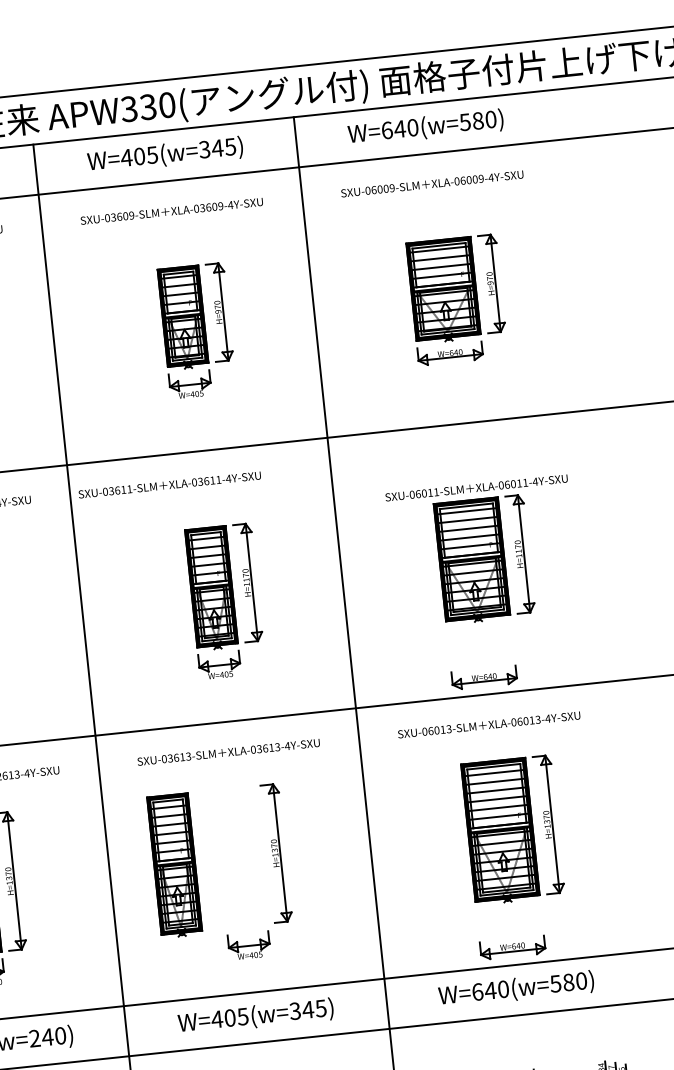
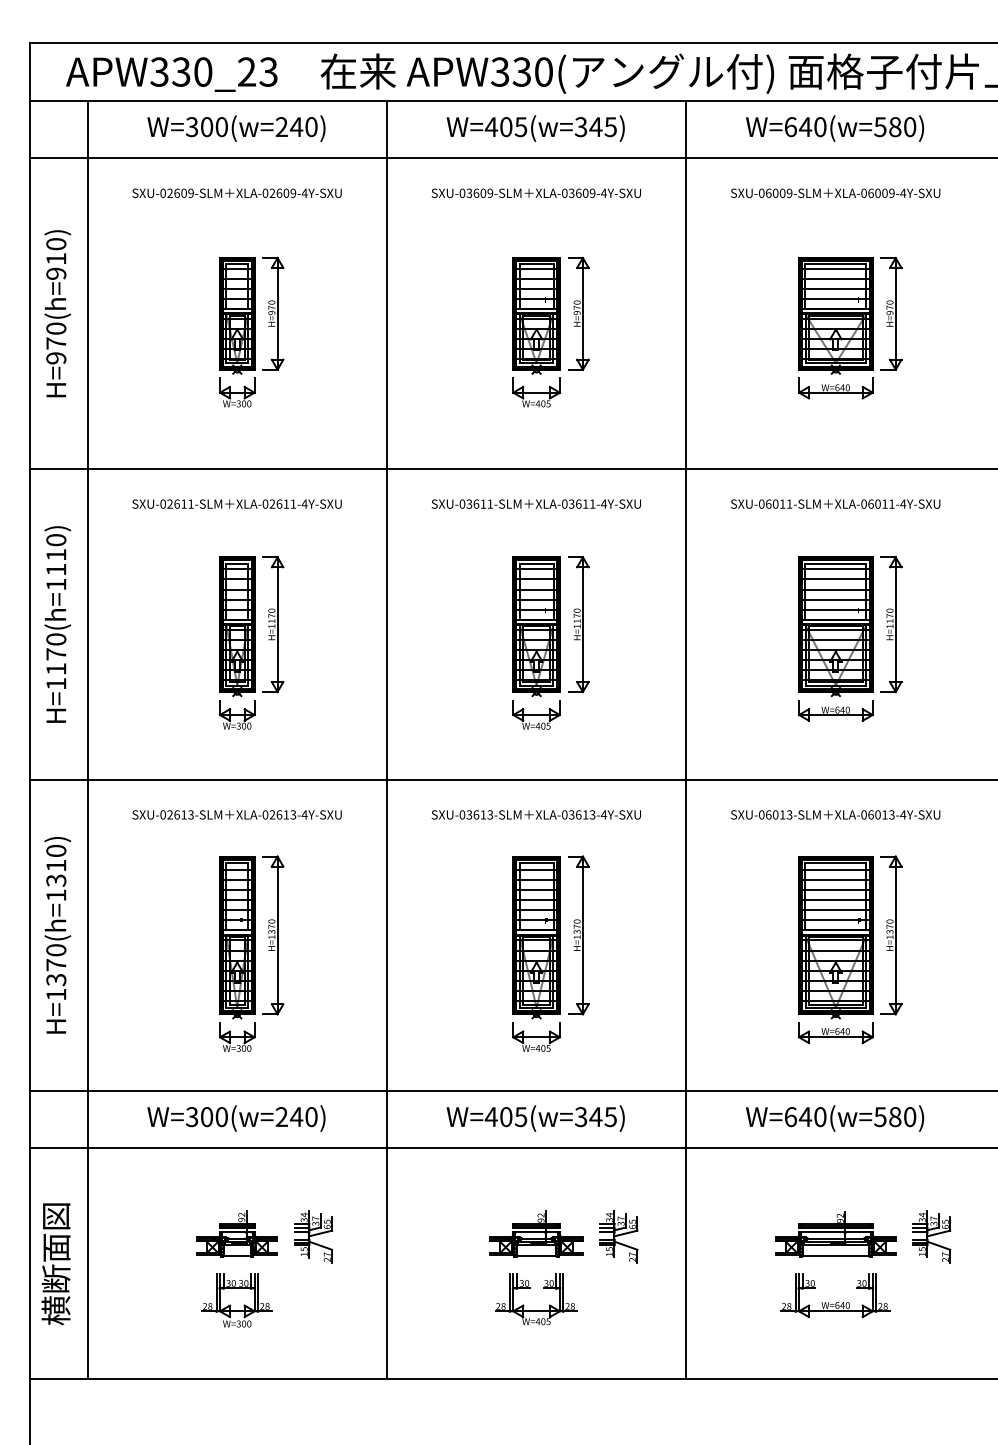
text: (168, 484) -> (535, 503), moved
text: (476, 487) -> (835, 503), moved
part: (484, 677) -> (835, 710), moved
part: (174, 865) -> (536, 937), moved
part: (512, 948) -> (835, 1033), moved

